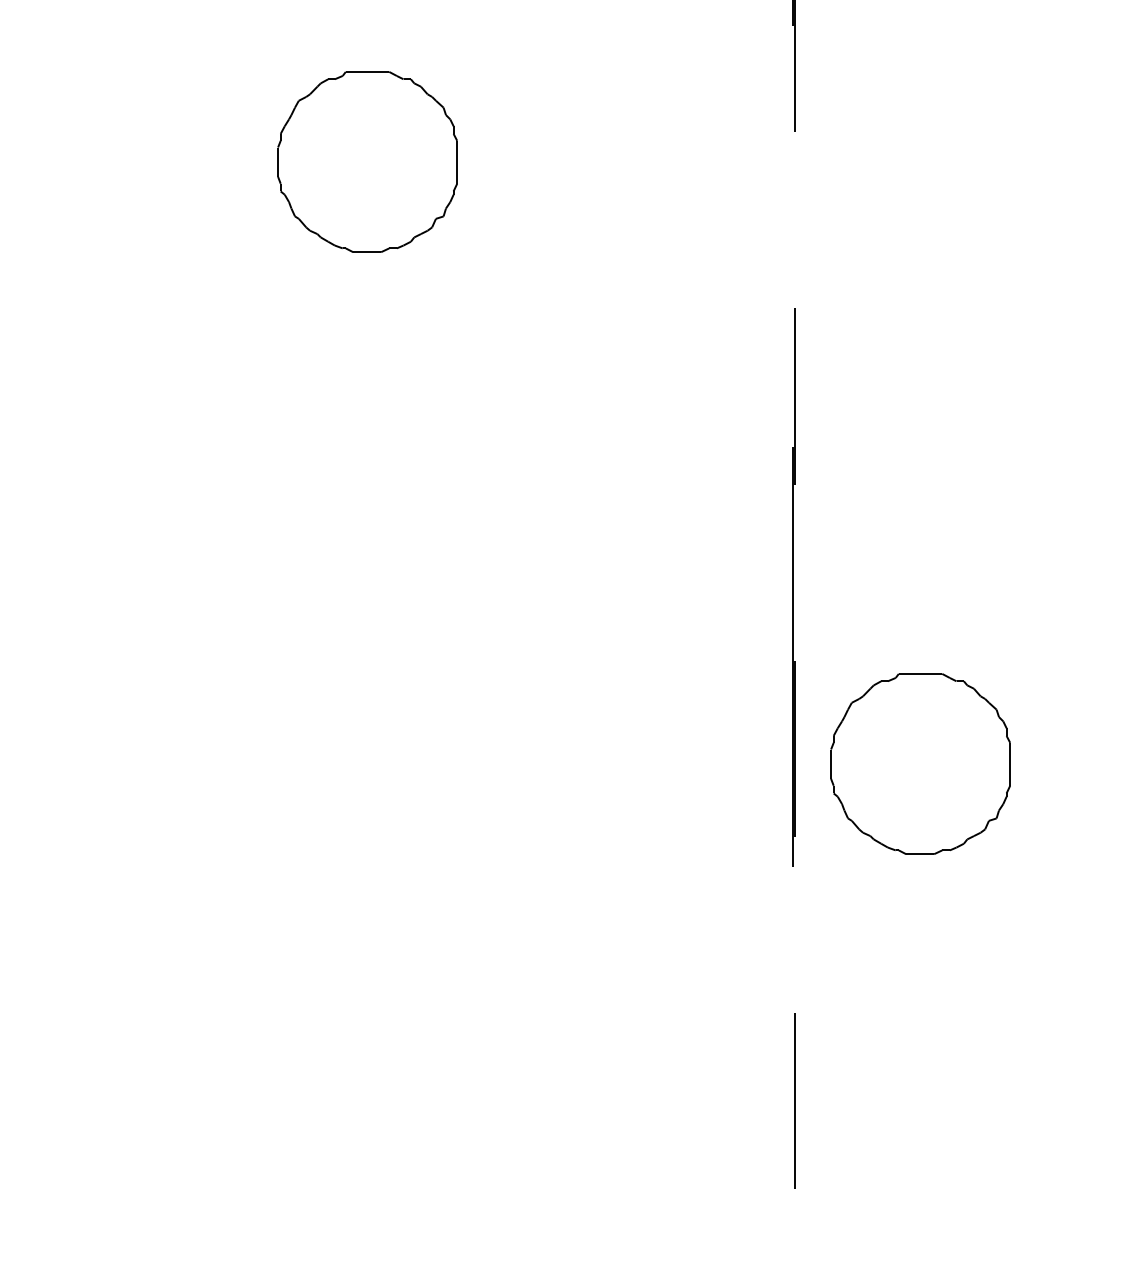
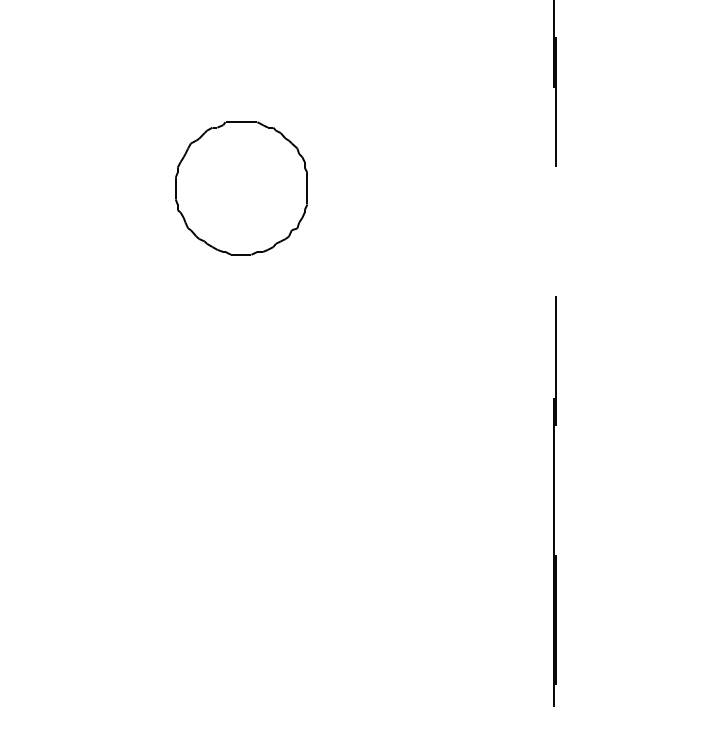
part: (920, 763) -> (648, 630), removed

